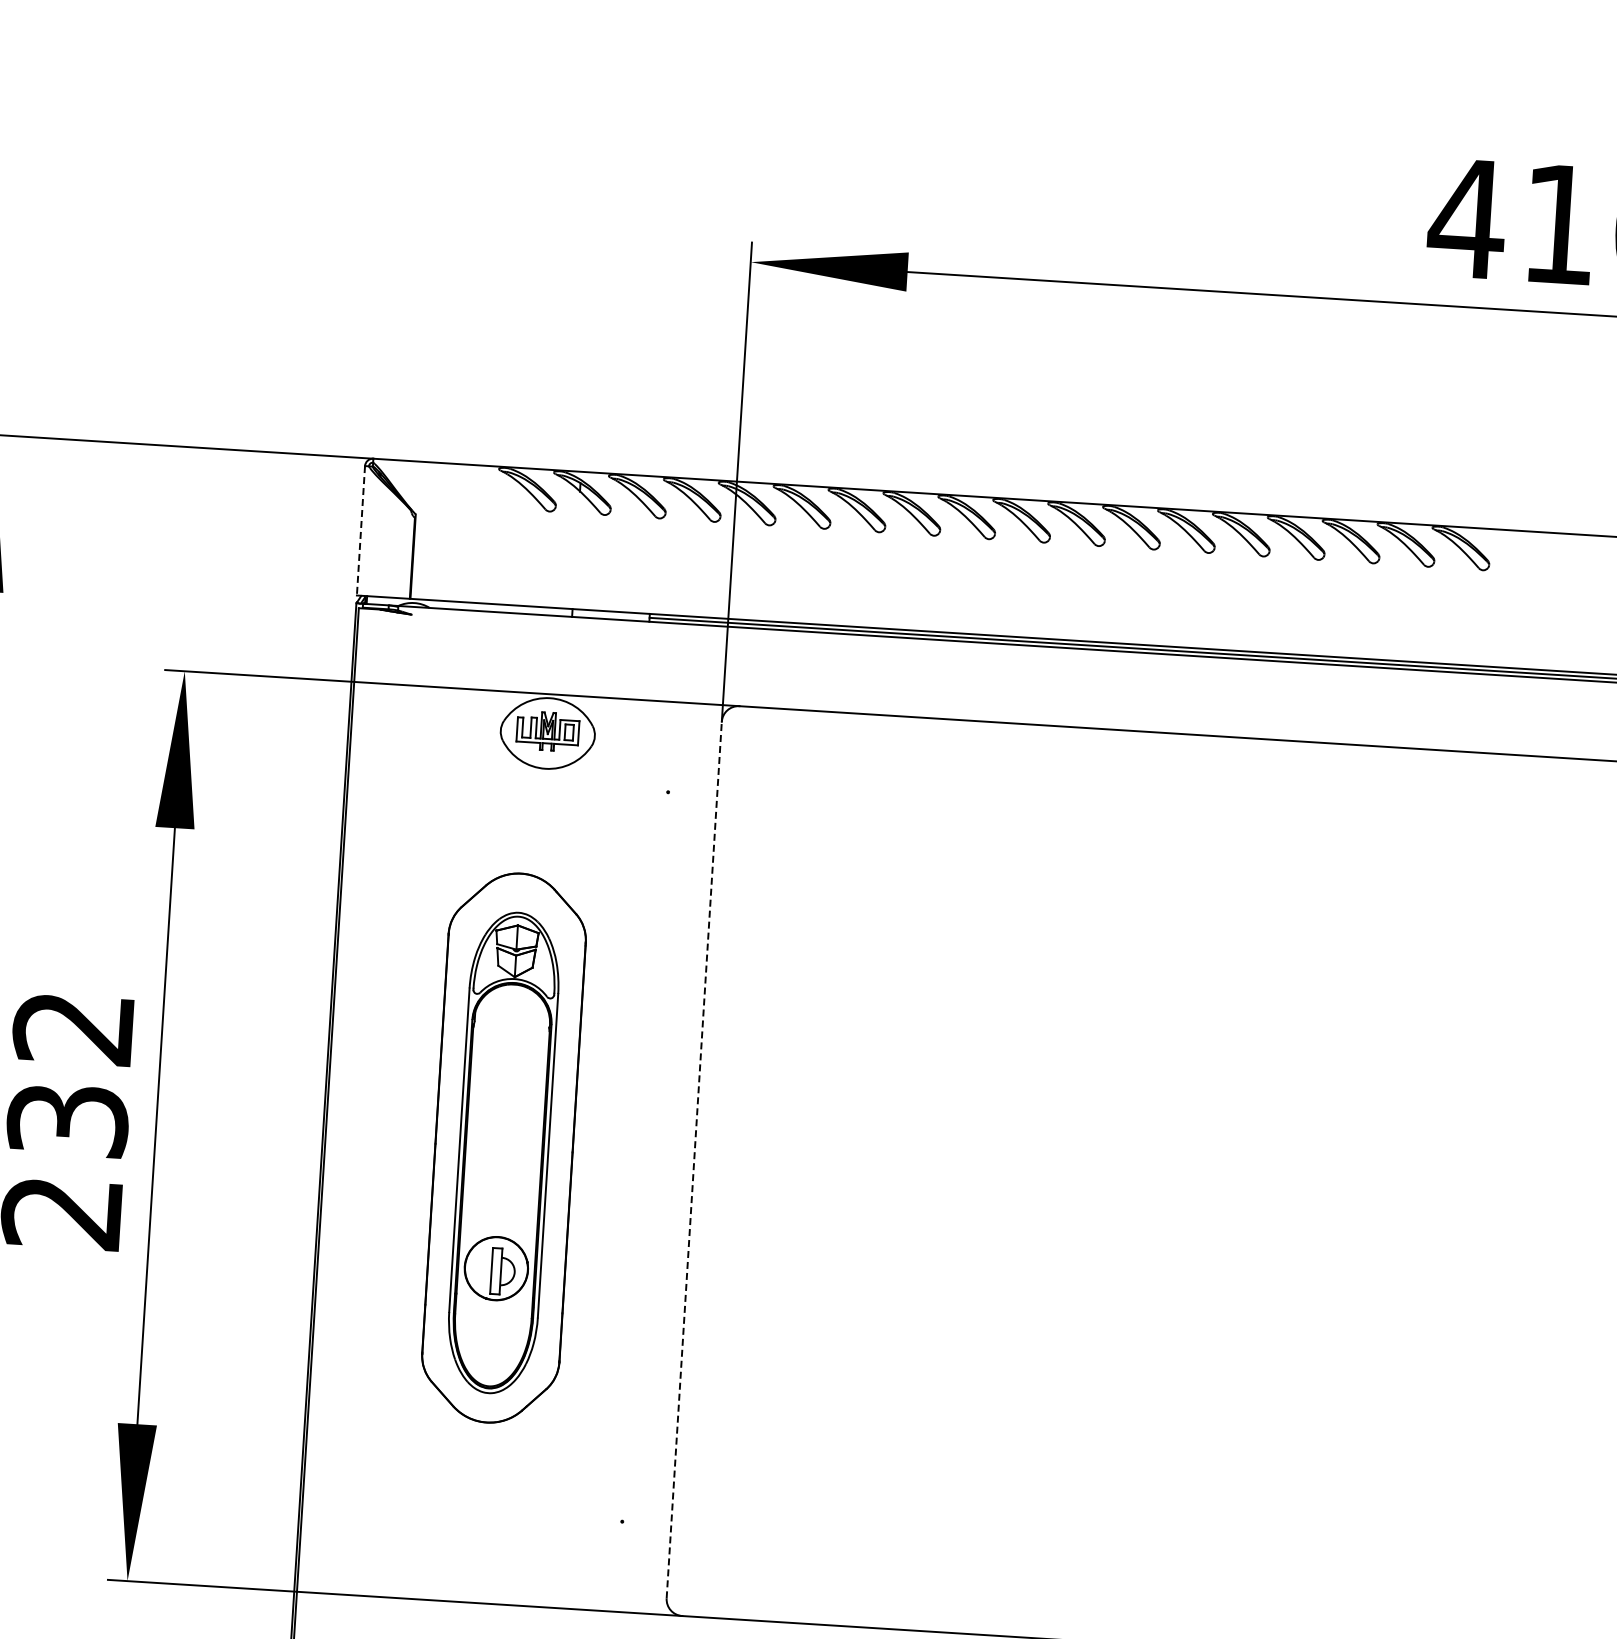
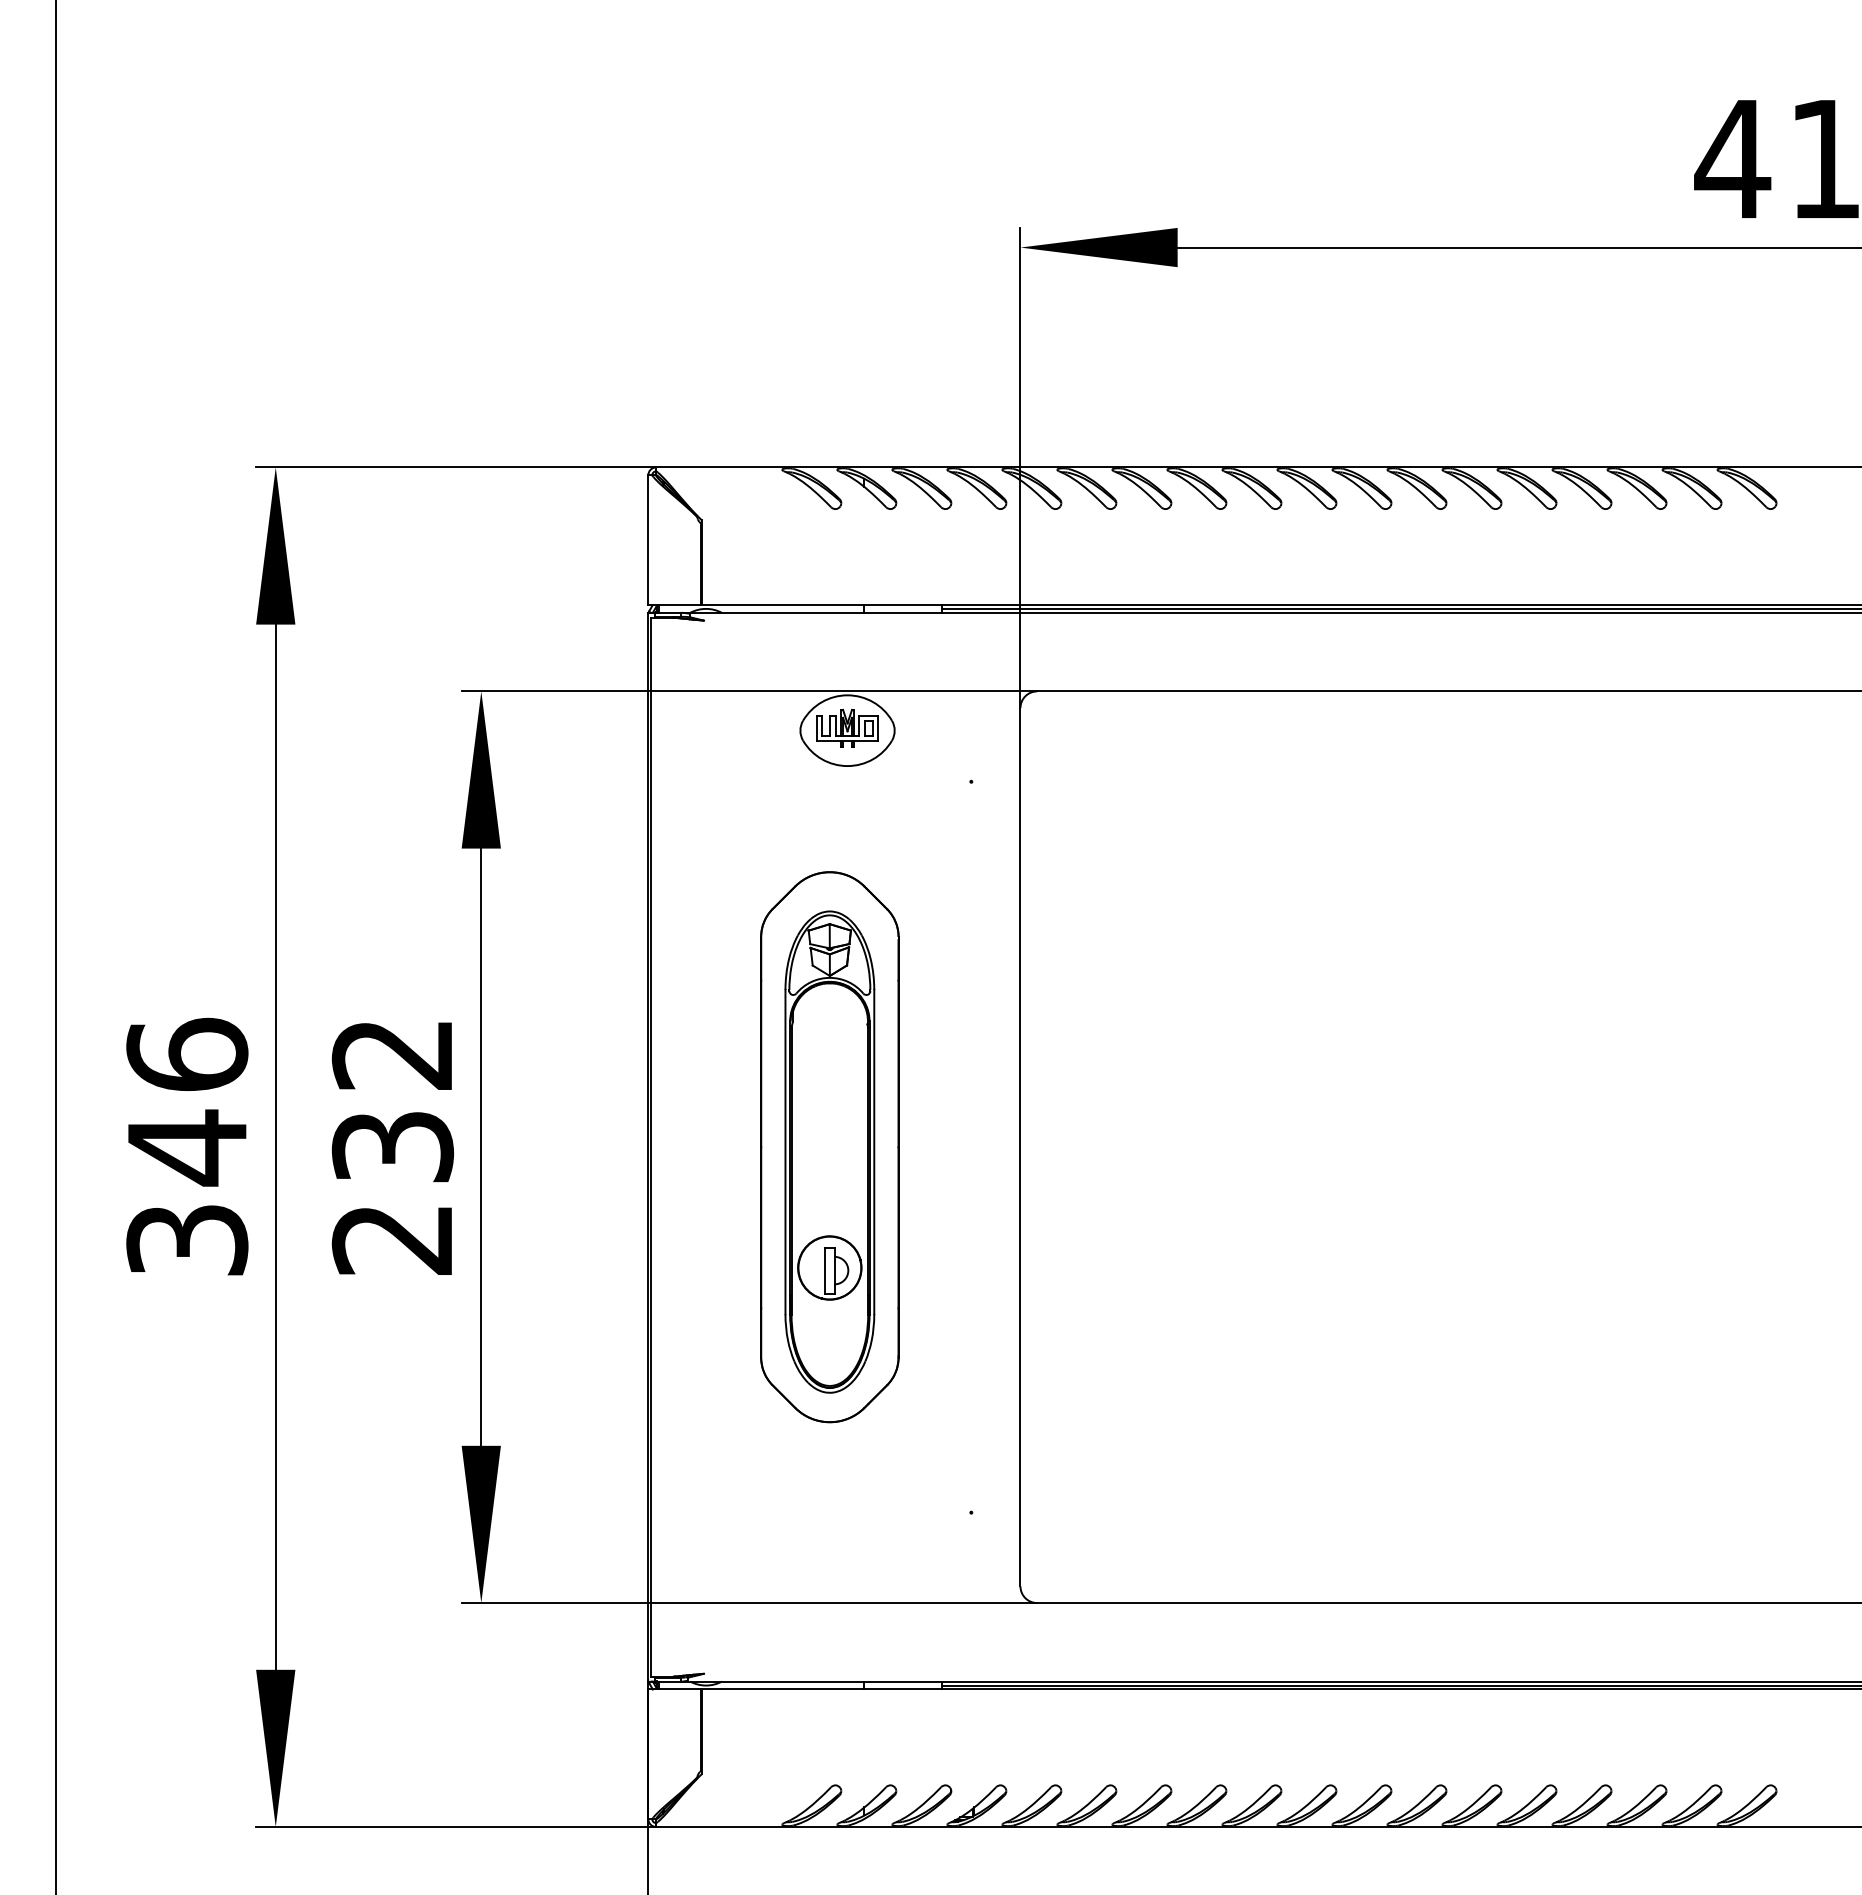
line: (361, 531) -> (648, 540), dashed -> solid
line: (694, 1159) -> (1020, 1146), dashed -> solid

